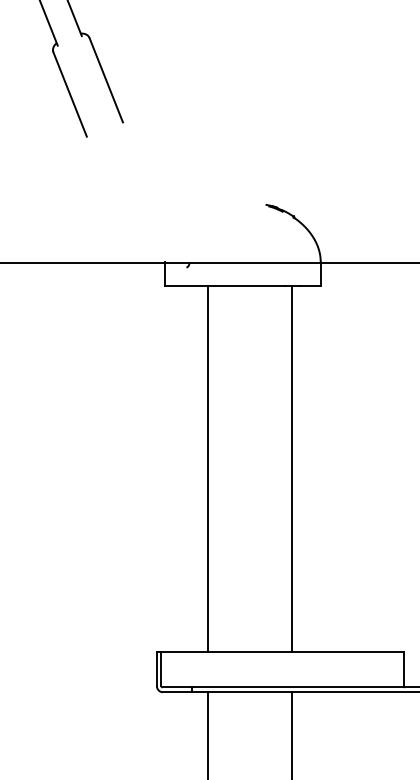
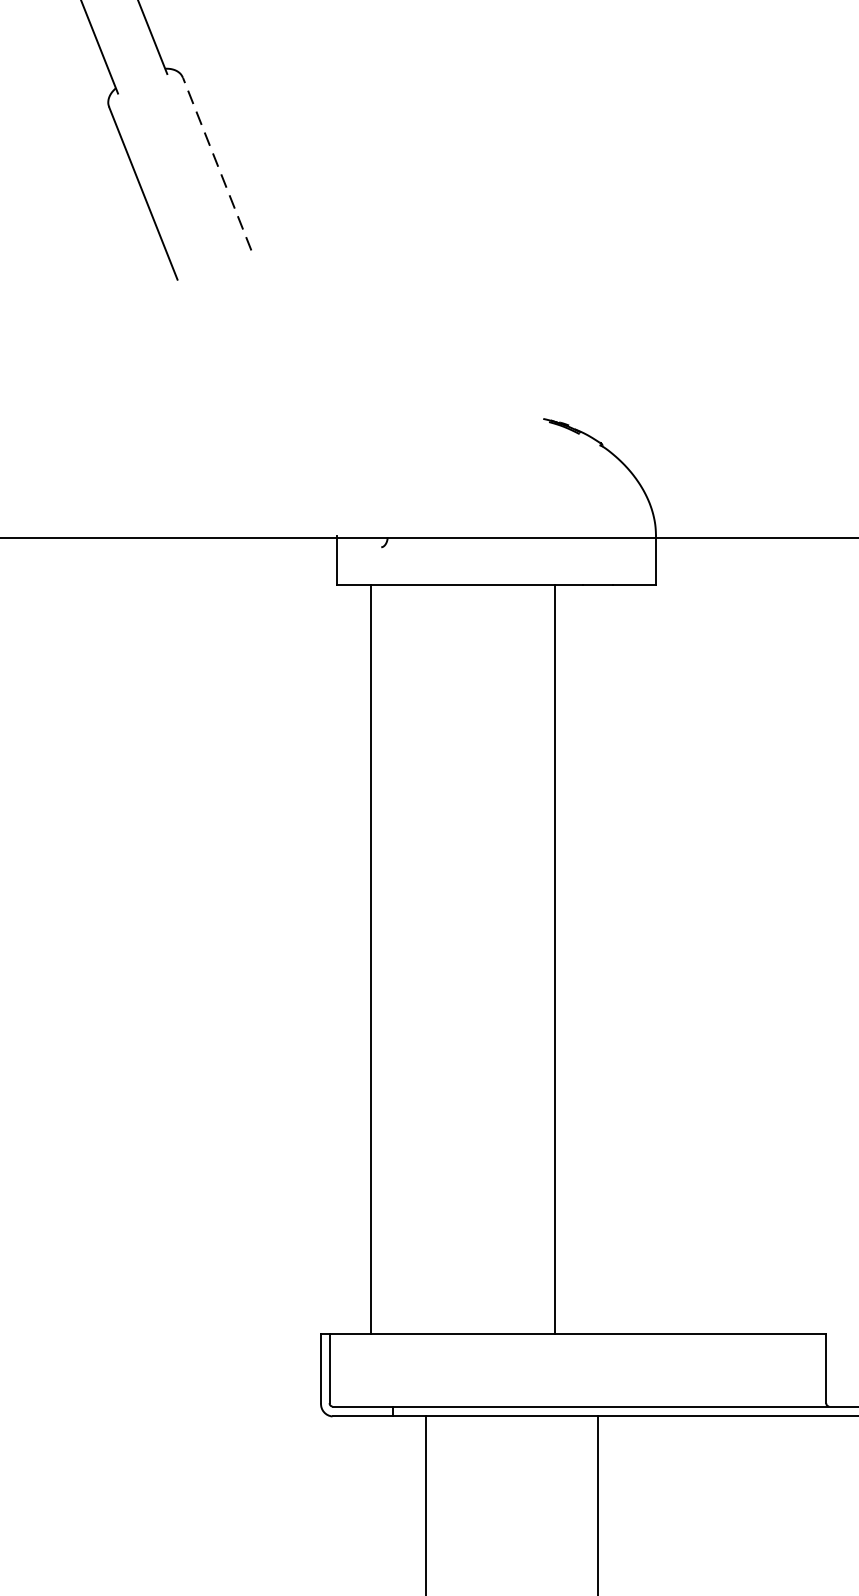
line: (106, 79) -> (217, 162), solid -> dashed
line: (208, 468) -> (371, 958), moved
line: (292, 468) -> (555, 958), moved

